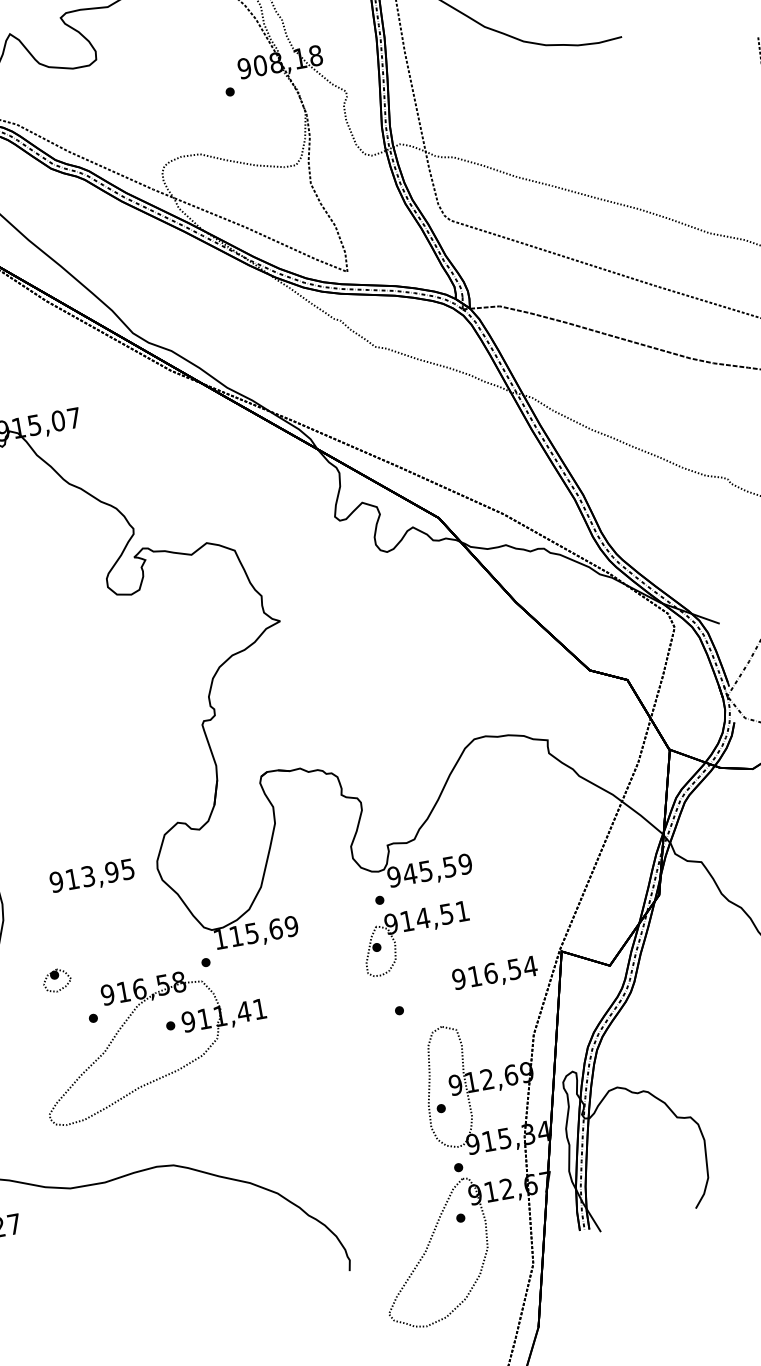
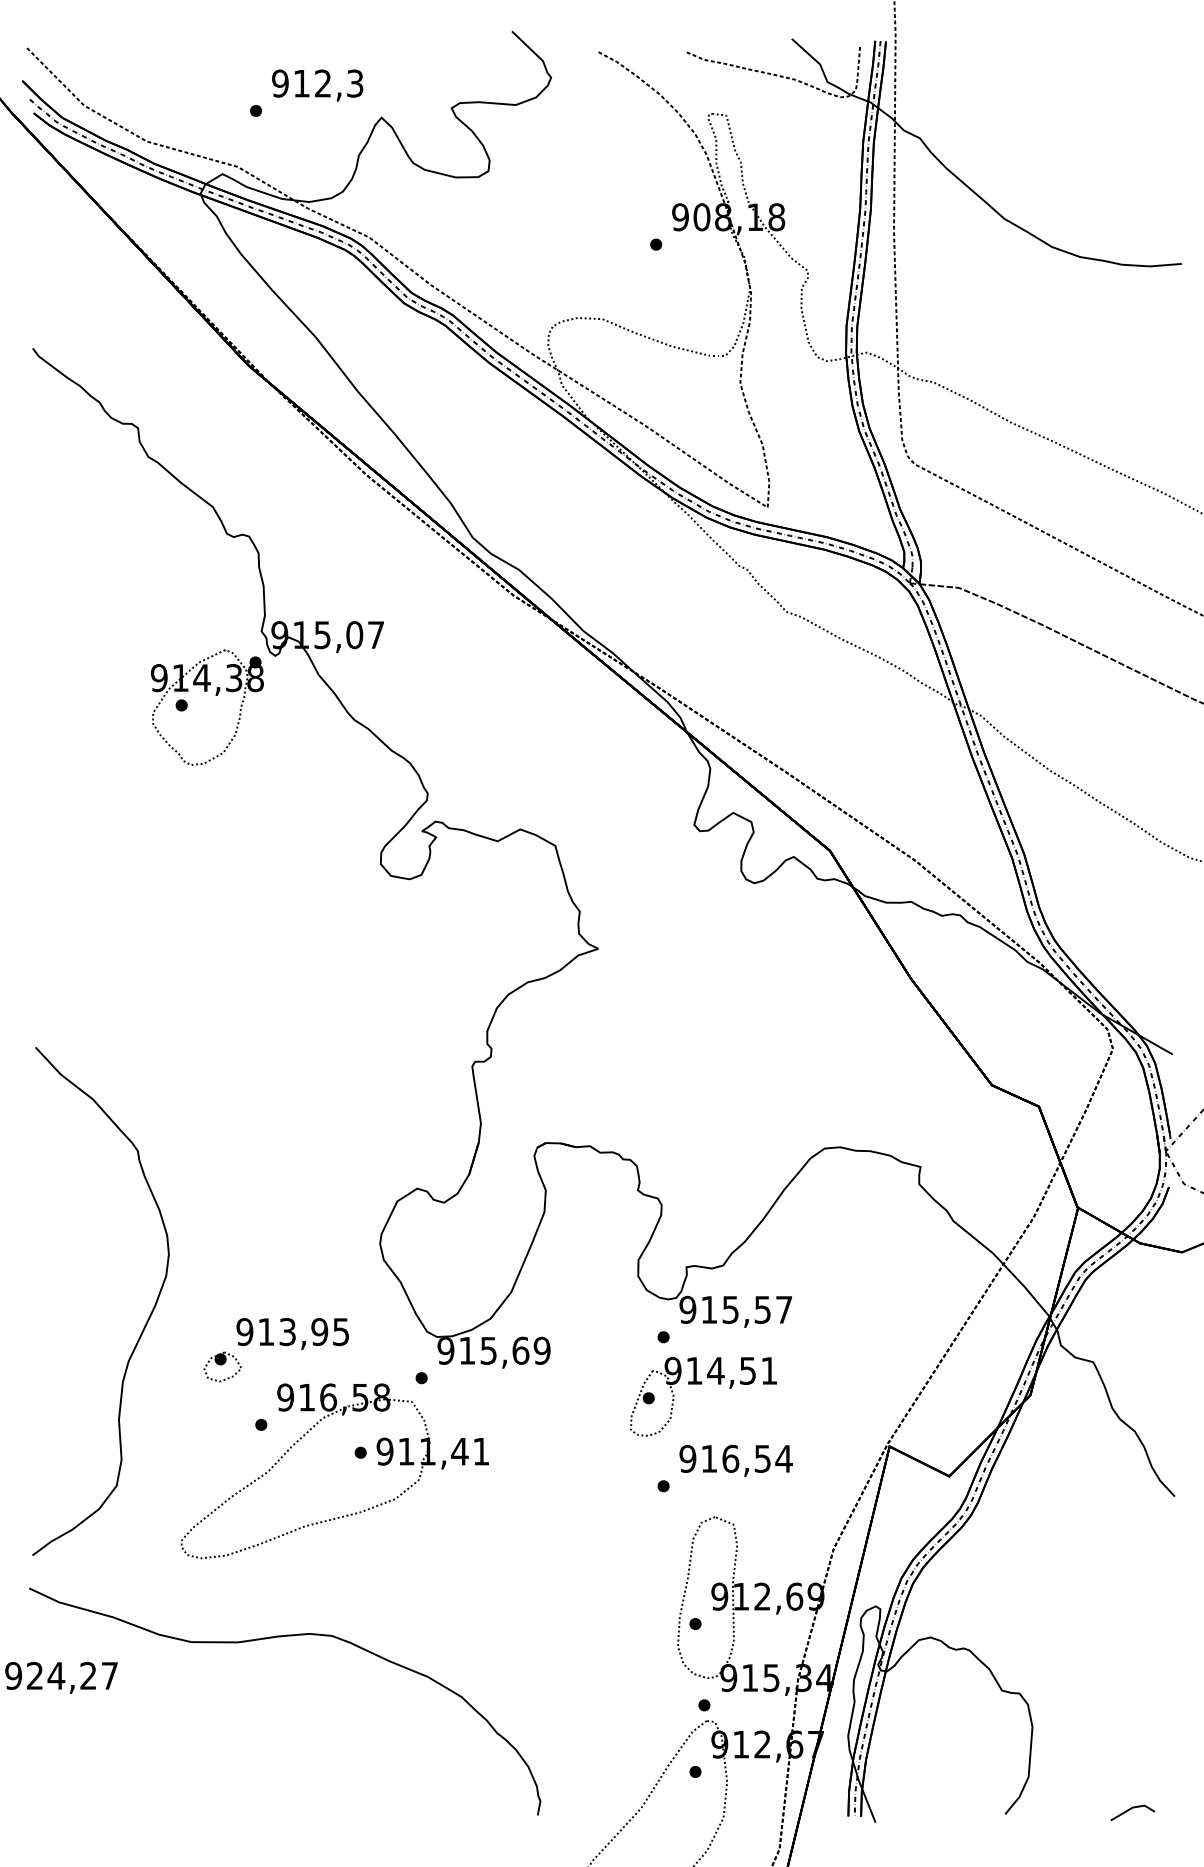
text: (437, 868) -> (746, 1309), 945,59 -> 915,57
text: (92, 876) -> (292, 1333), moved
text: (220, 938) -> (445, 1350), 115,69 -> 915,69
text: (494, 974) -> (735, 1460), moved

